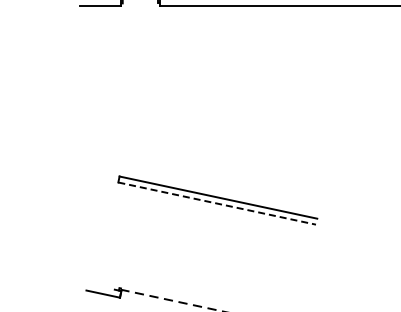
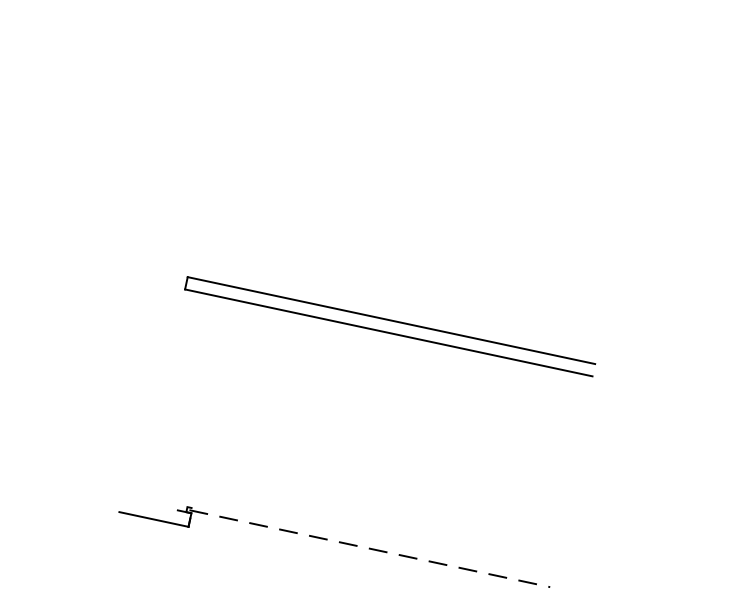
line: (217, 203) -> (389, 332), dashed -> solid

